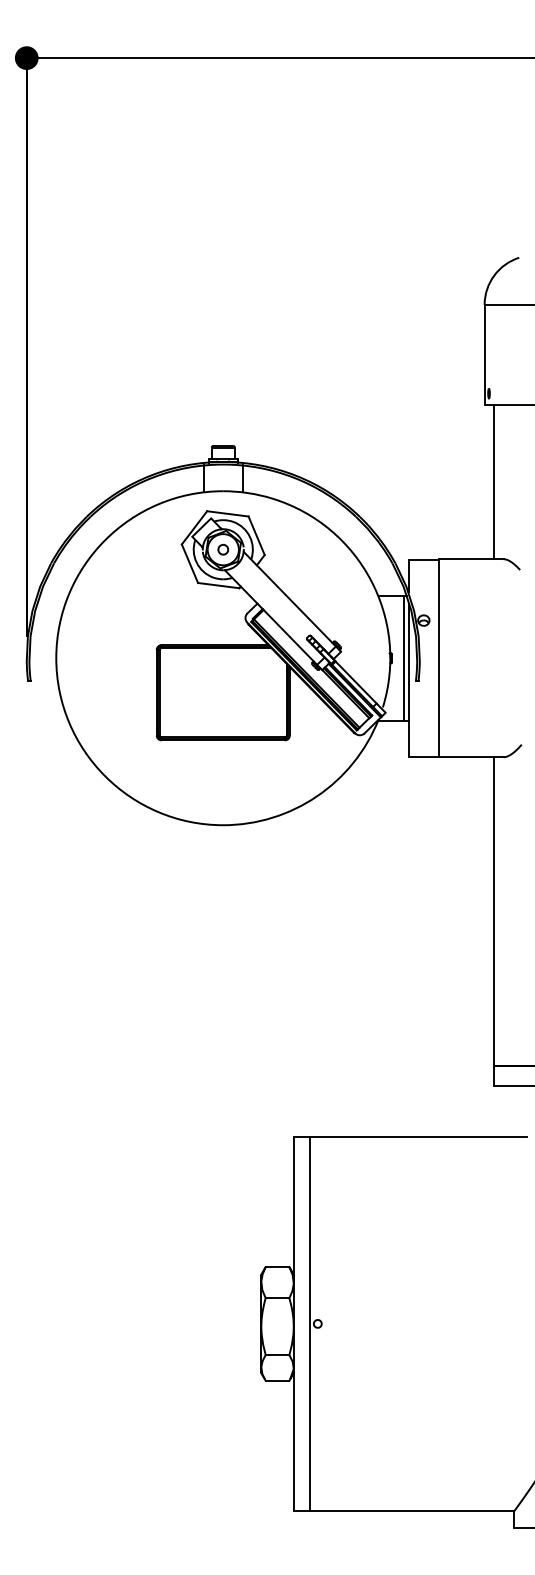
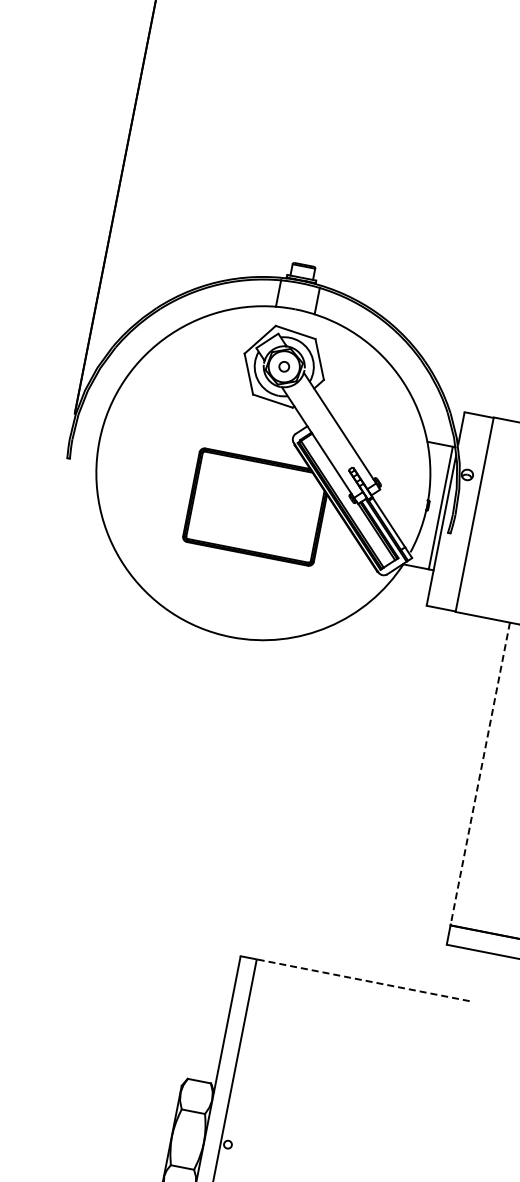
line: (494, 912) -> (480, 774), solid -> dashed
line: (418, 1136) -> (362, 980), solid -> dashed

